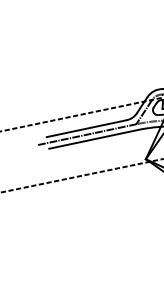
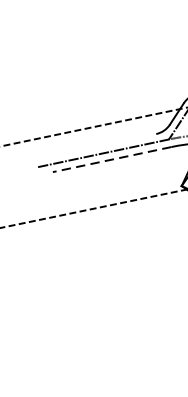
line: (86, 128) -> (102, 145), removed
line: (93, 139) -> (111, 159), solid -> dashed

